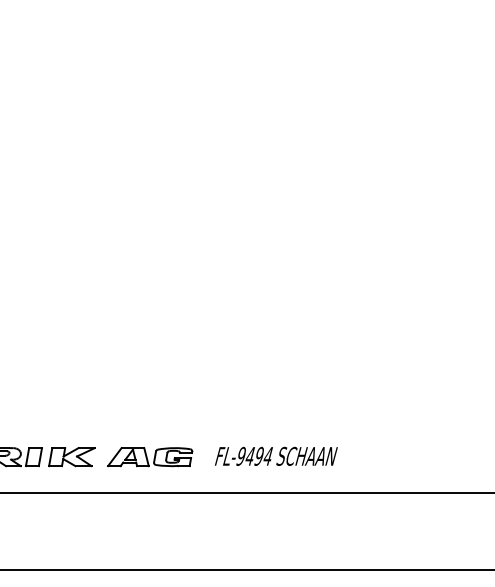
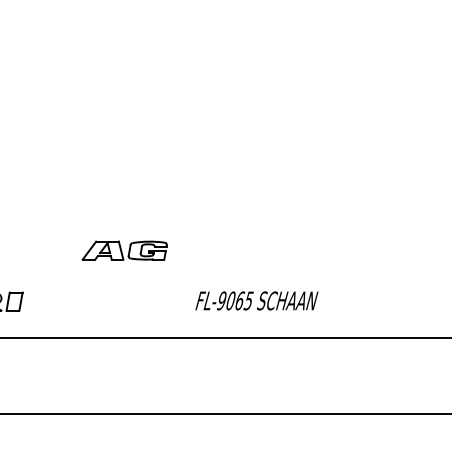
text: (259, 455) -> (240, 300), FL-9494 -> FL-9065
part: (71, 457) -> (52, 302), removed
part: (150, 457) -> (125, 251), moved

